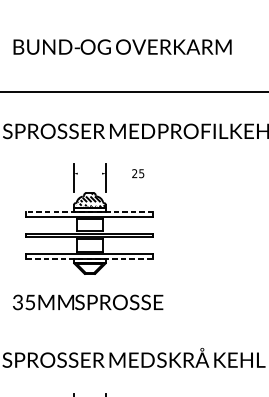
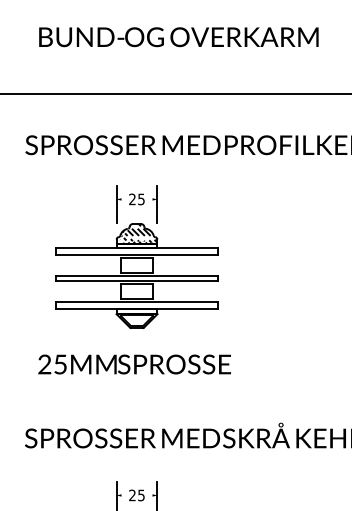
text: (137, 173) -> (136, 199), moved
line: (89, 211) -> (136, 248), dashed -> solid
line: (90, 258) -> (137, 308), dashed -> solid
text: (17, 304) -> (44, 367), 35MM -> 25MM

